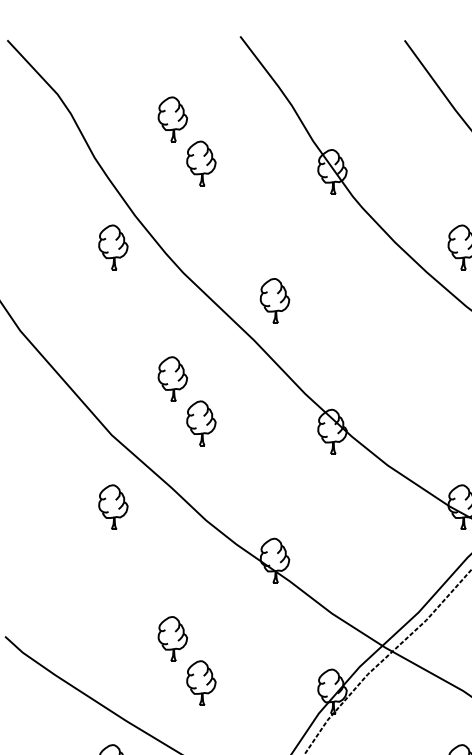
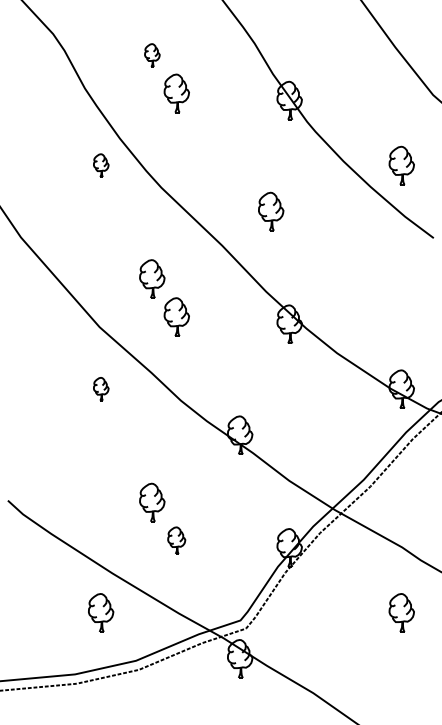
part: (173, 119) -> (152, 55), size x0.6
part: (113, 247) -> (101, 165), size x0.6
part: (275, 300) -> (271, 211), moved
part: (113, 506) -> (101, 388), size x0.6
part: (201, 682) -> (176, 540), size x0.7

